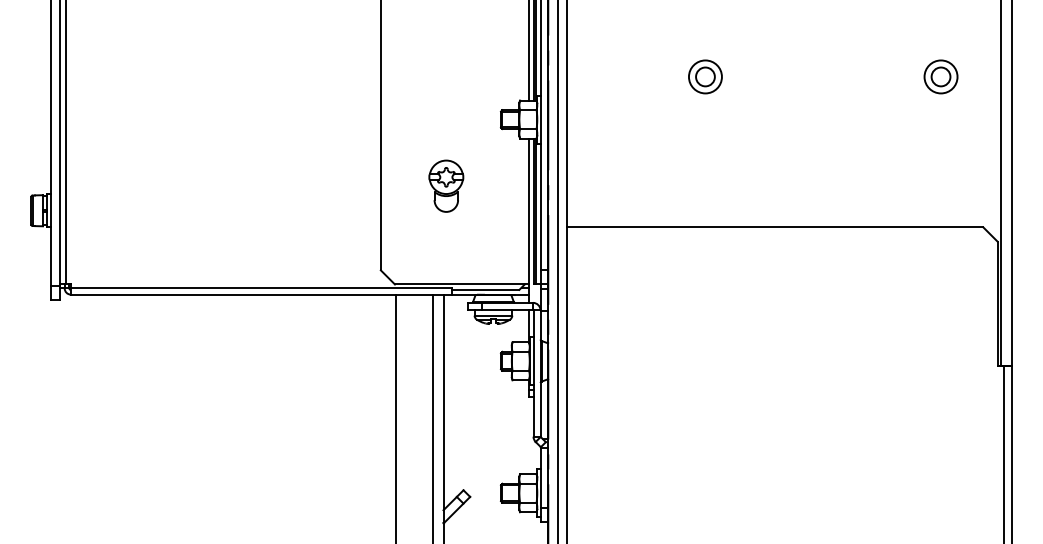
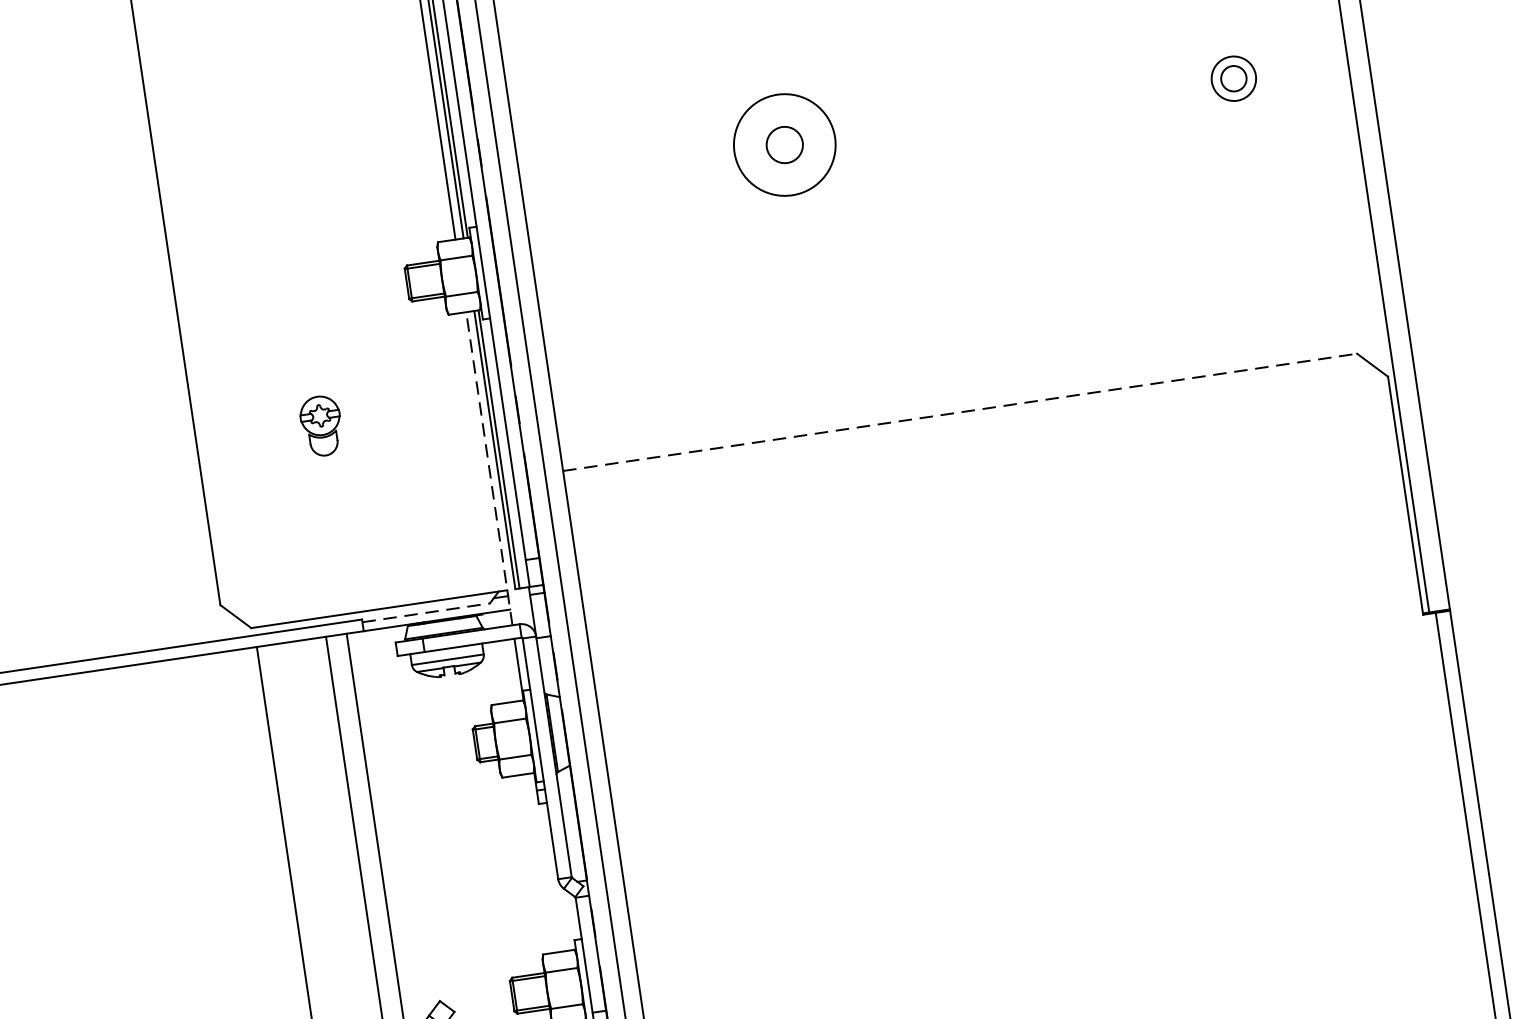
circle: (704, 76) -> (782, 144), size x1.6
part: (940, 76) -> (1232, 77), size x0.7
part: (446, 185) -> (321, 424), size x0.6
line: (529, 220) -> (489, 468), solid -> dashed
line: (775, 227) -> (960, 412), solid -> dashed
line: (486, 289) -> (427, 611), solid -> dashed

